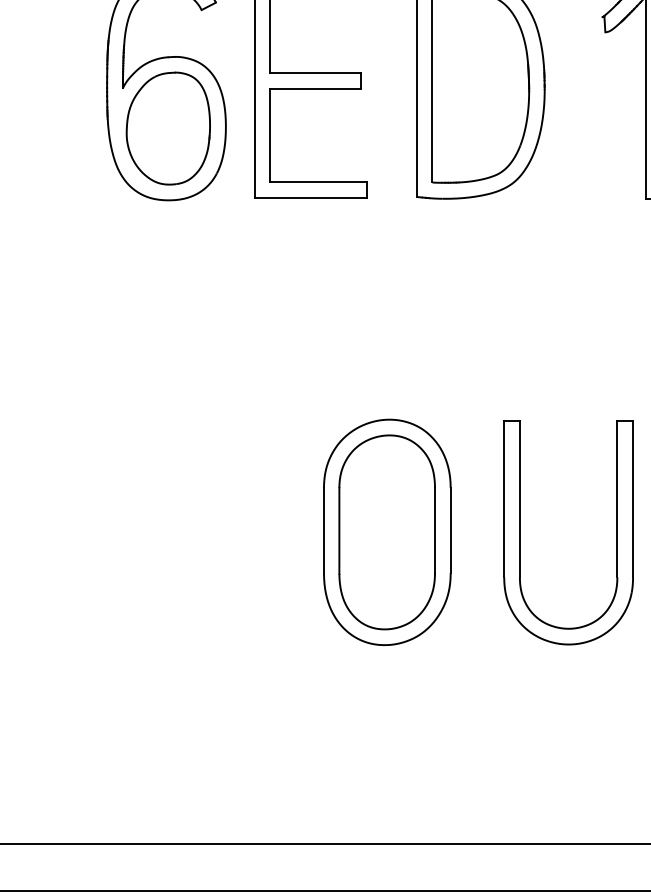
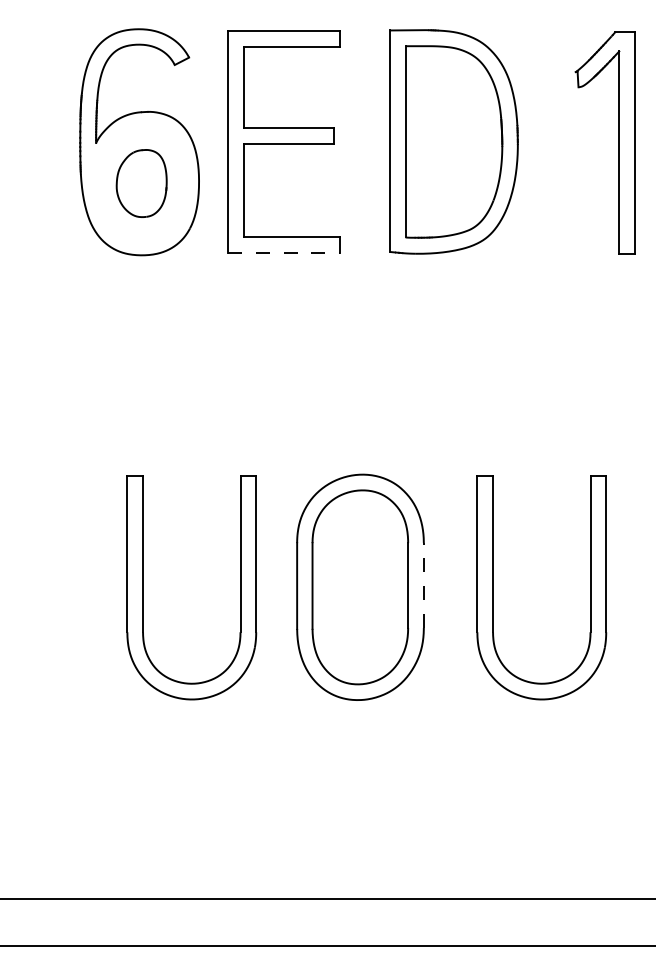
part: (168, 128) -> (141, 183), size x0.6
line: (310, 197) -> (283, 252), solid -> dashed
line: (450, 530) -> (423, 585), solid -> dashed
part: (170, 532) -> (143, 587), added

